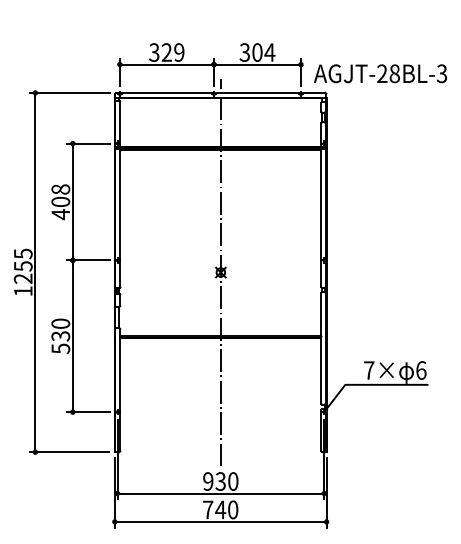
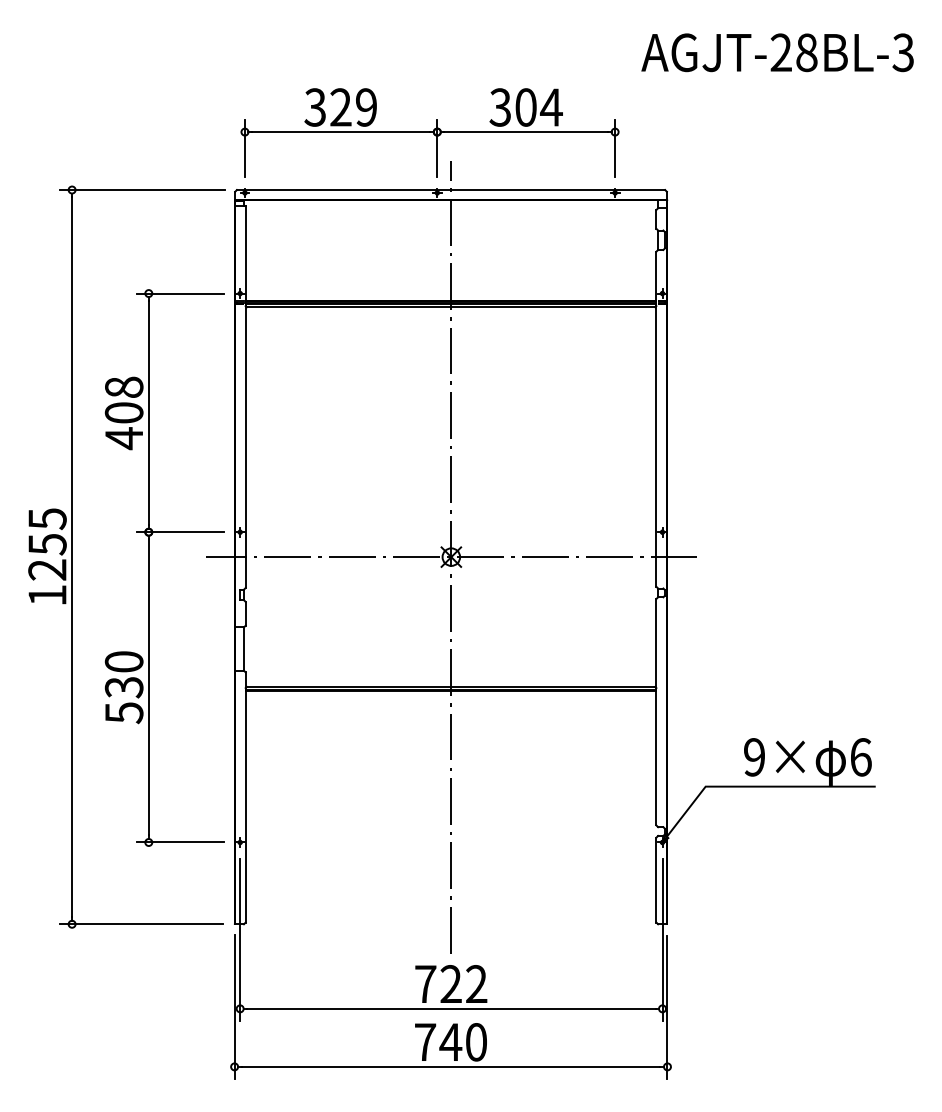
text: (380, 73) -> (777, 52), moved
line: (220, 272) -> (450, 557), added
text: (369, 370) -> (755, 757), 7× -> 9×
text: (220, 481) -> (450, 984), 930 -> 722

